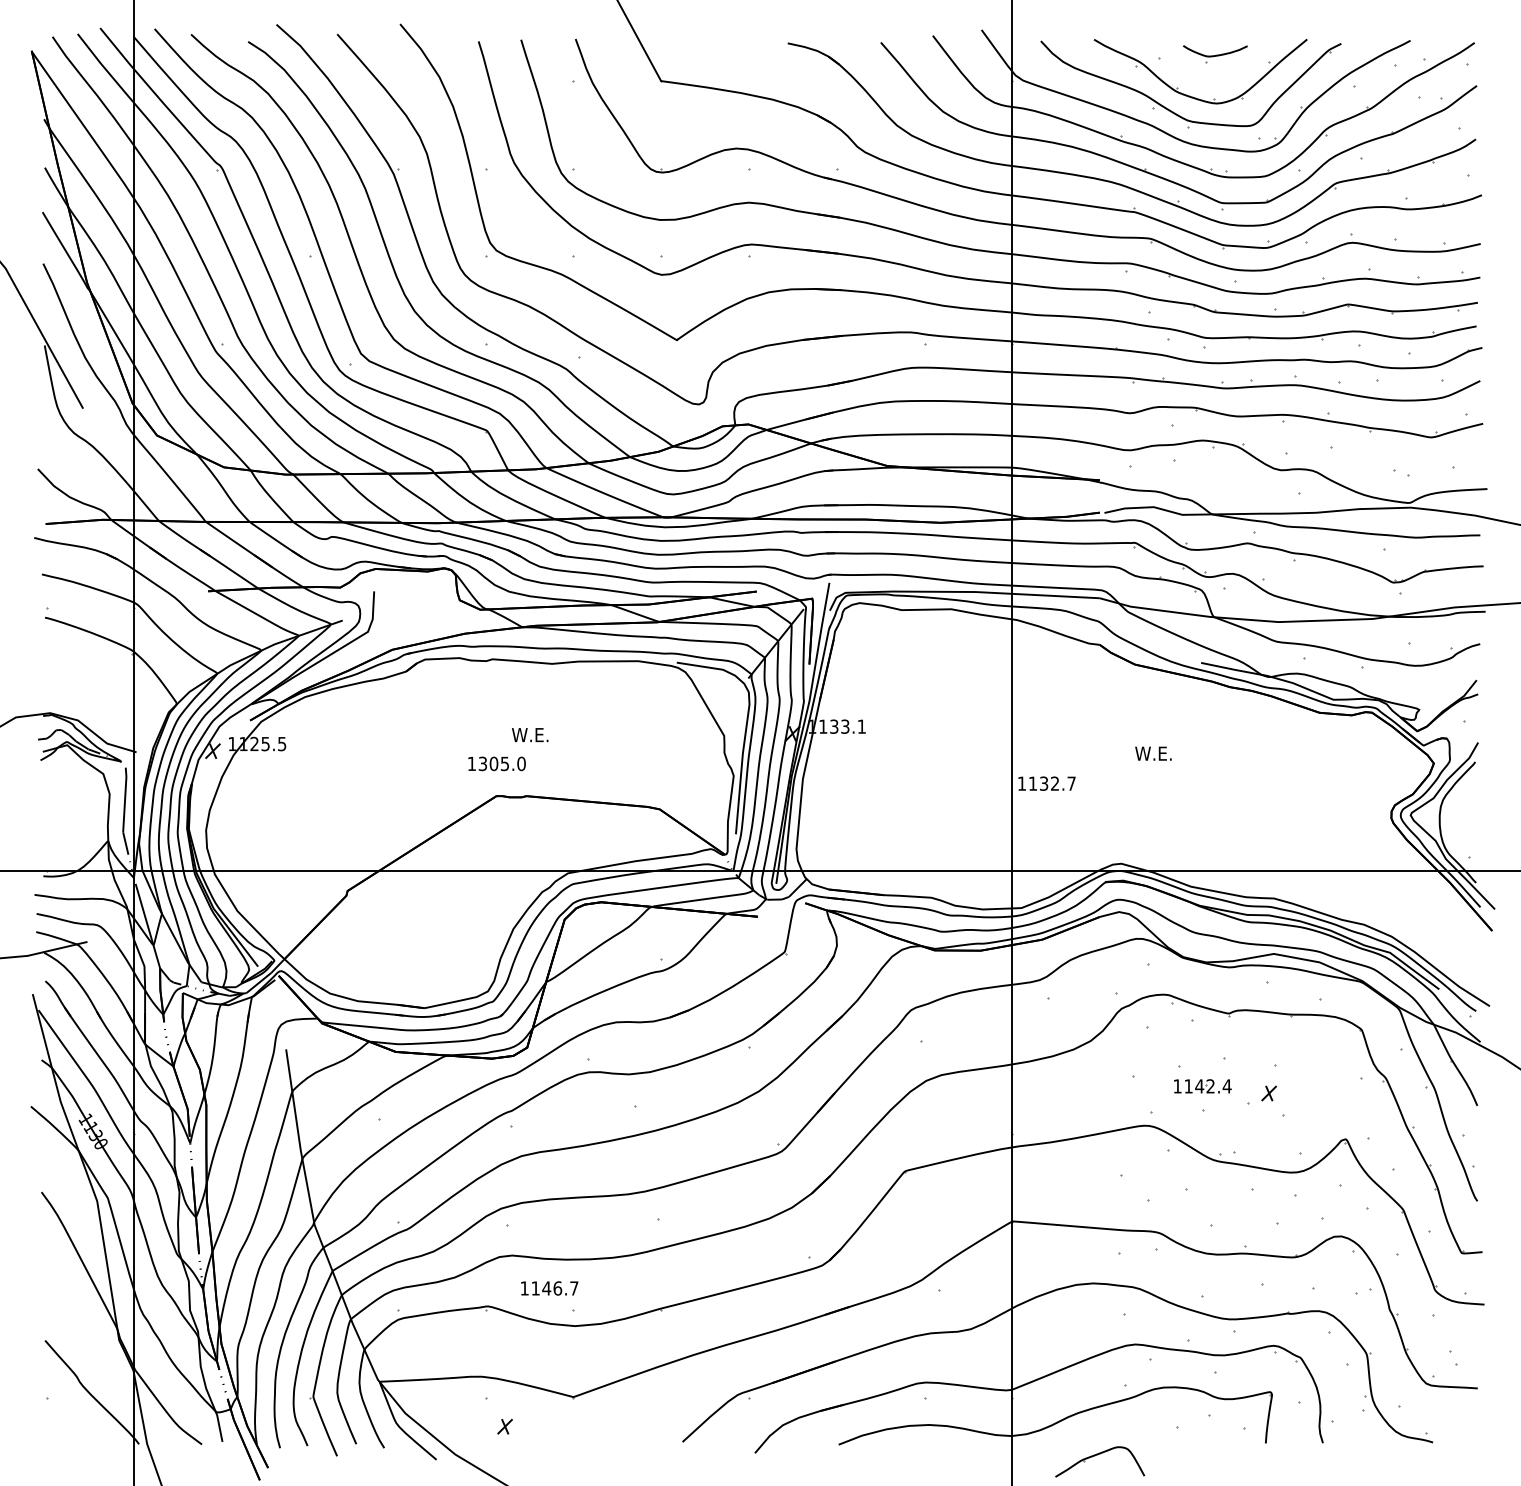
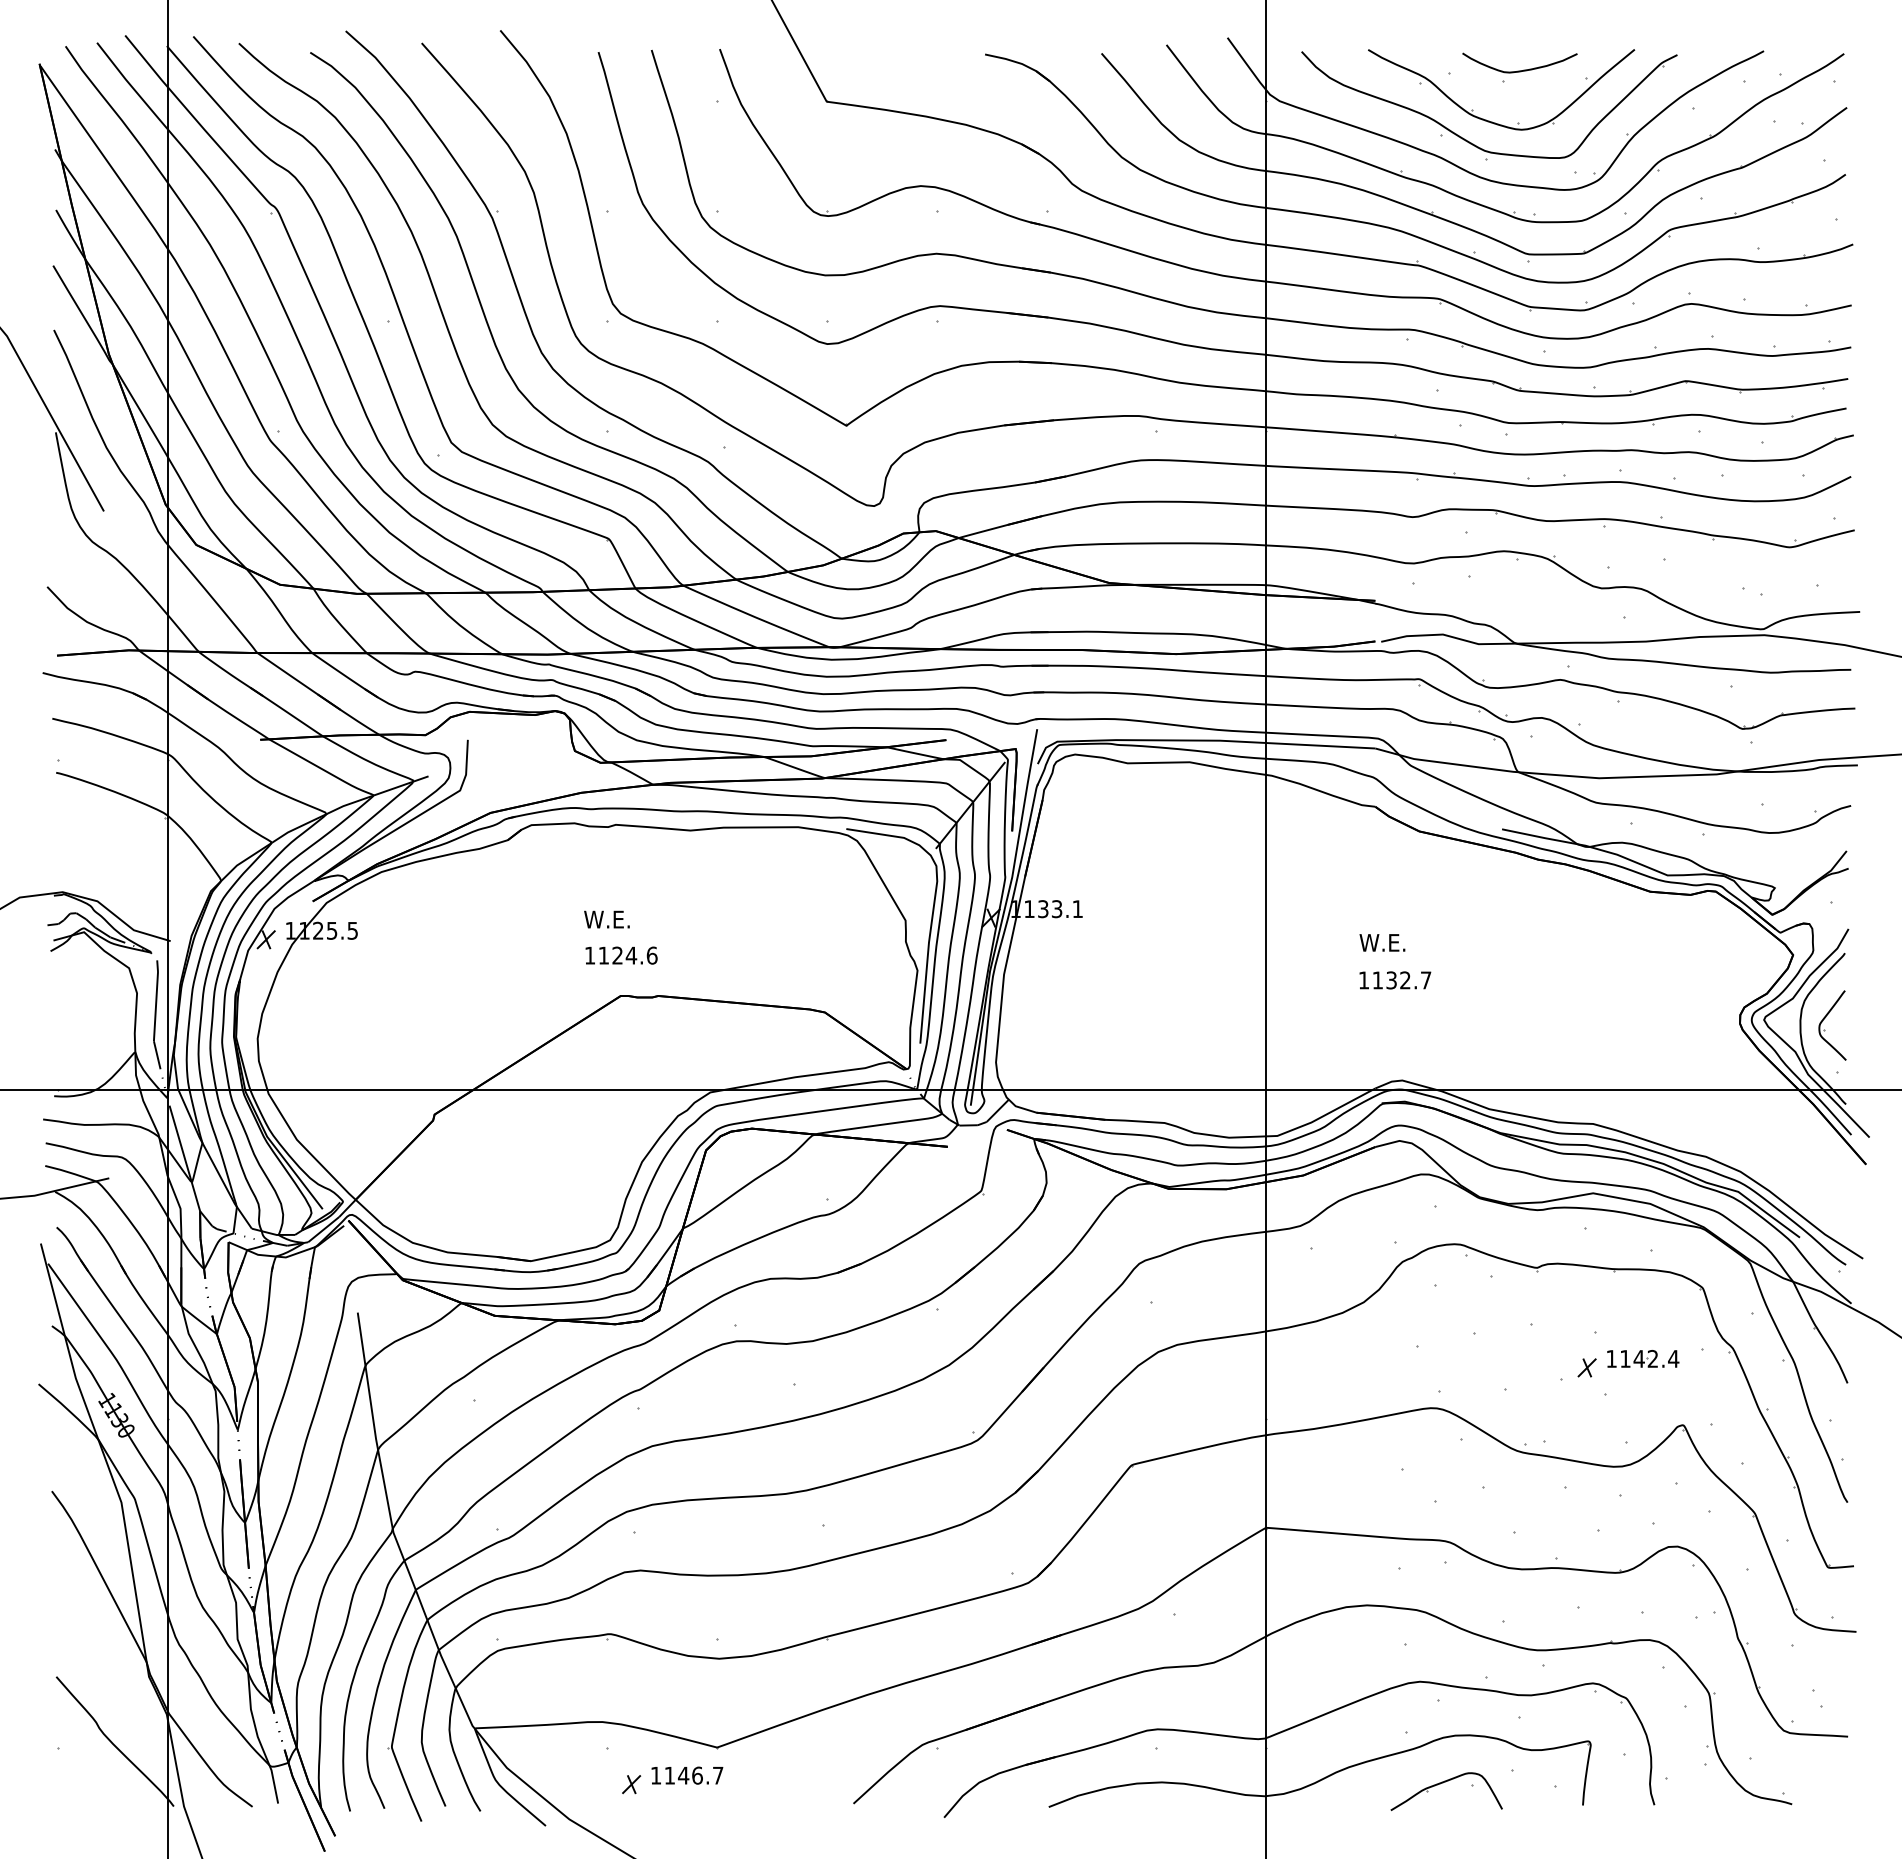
part: (1215, 53) -> (1519, 67), size x1.43
text: (529, 735) -> (606, 919), moved
text: (1153, 753) -> (1382, 942), moved
text: (501, 763) -> (627, 955), 1305.0 -> 1124.6
text: (1047, 783) -> (1395, 980), moved
part: (1459, 823) -> (1825, 1030), added
part: (1203, 1086) -> (1643, 1358), moved
text: (549, 1288) -> (687, 1775), moved
part: (1097, 1455) -> (1443, 1783), moved

